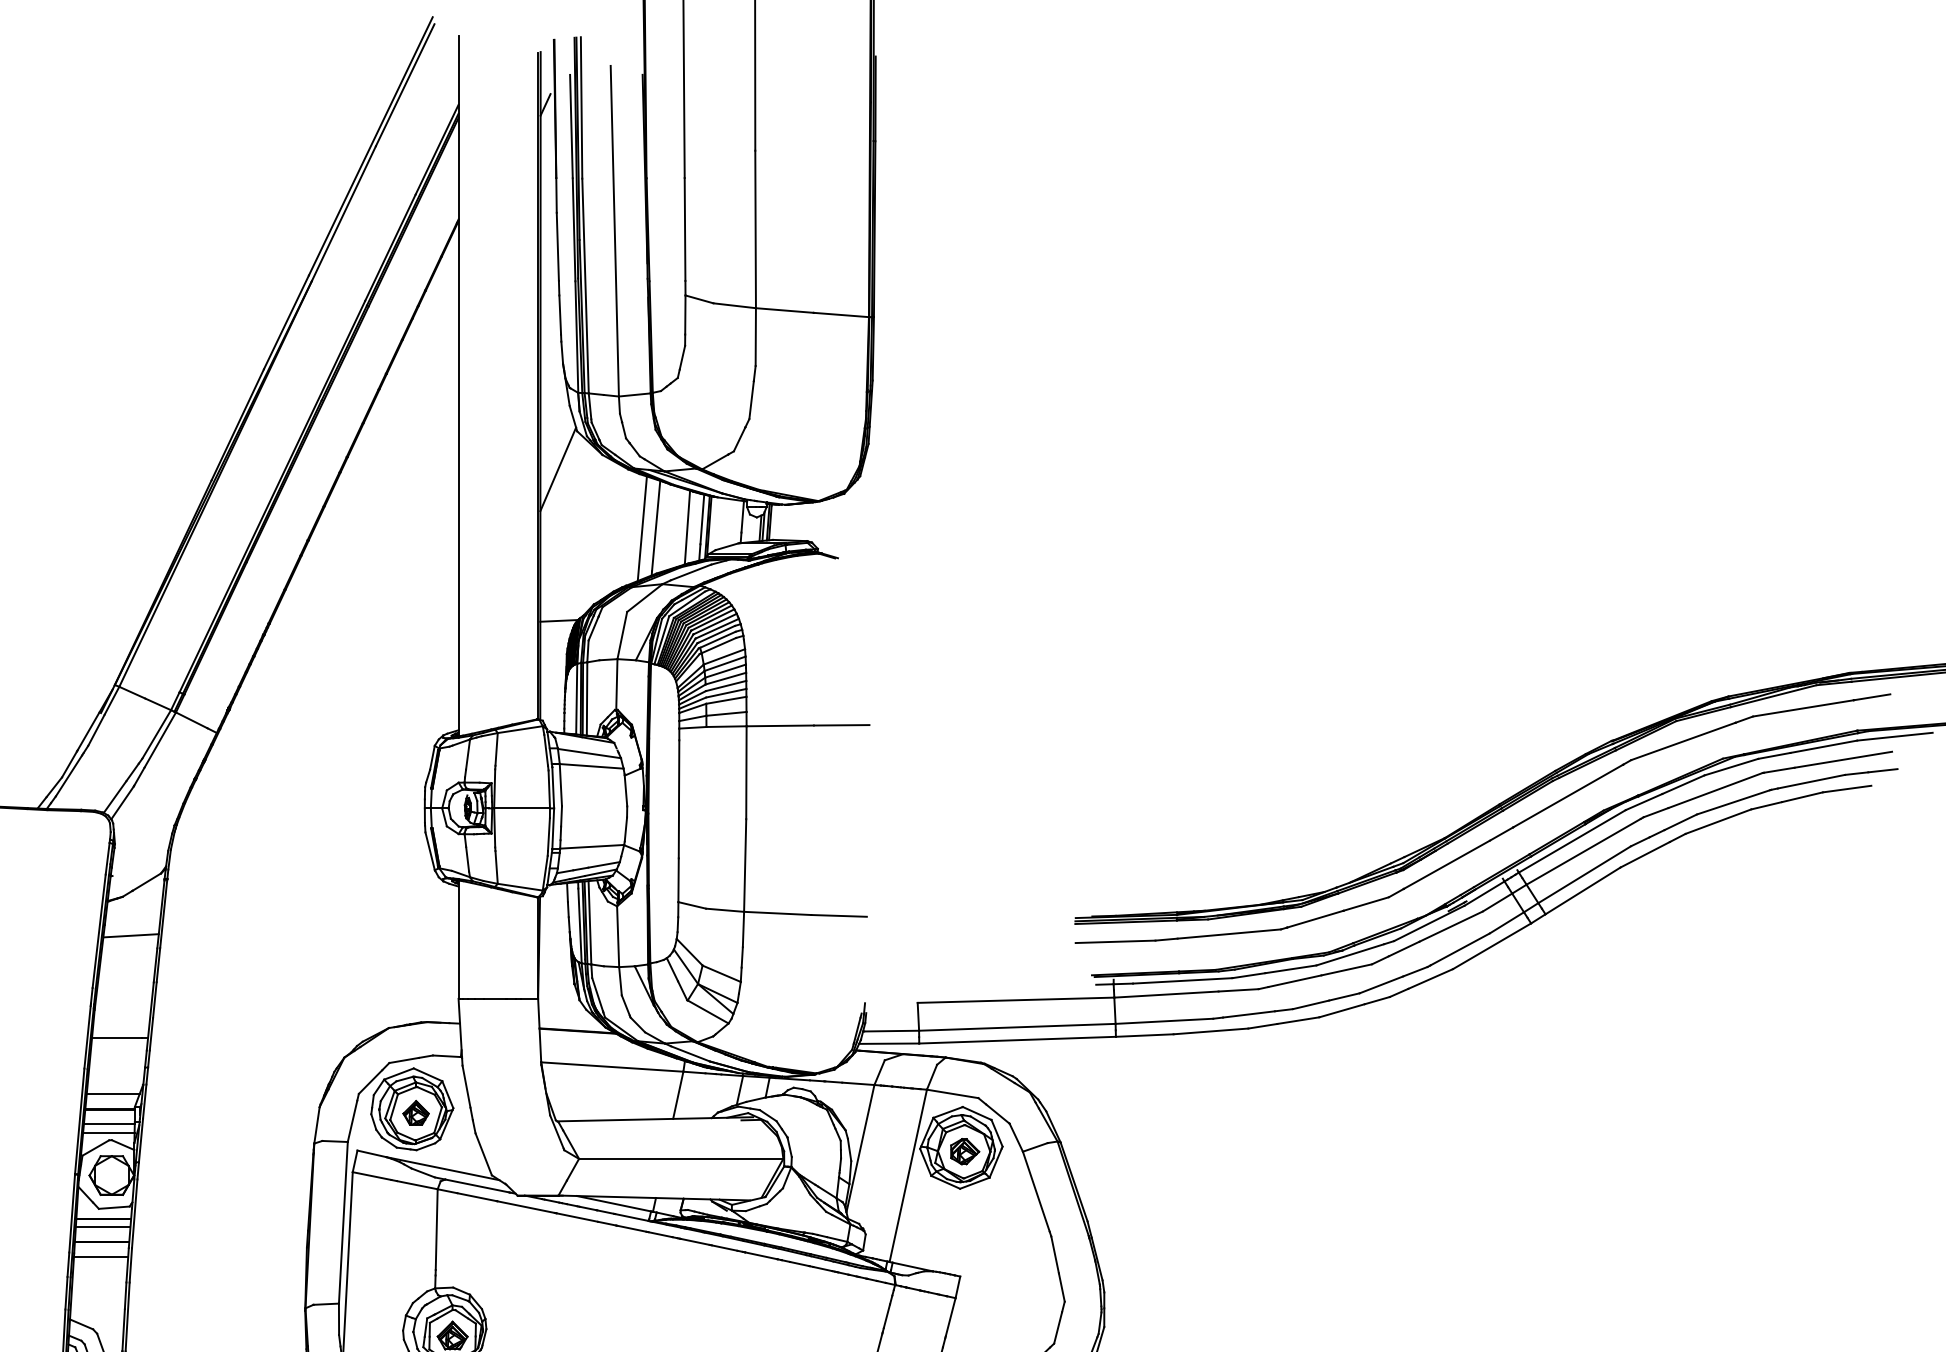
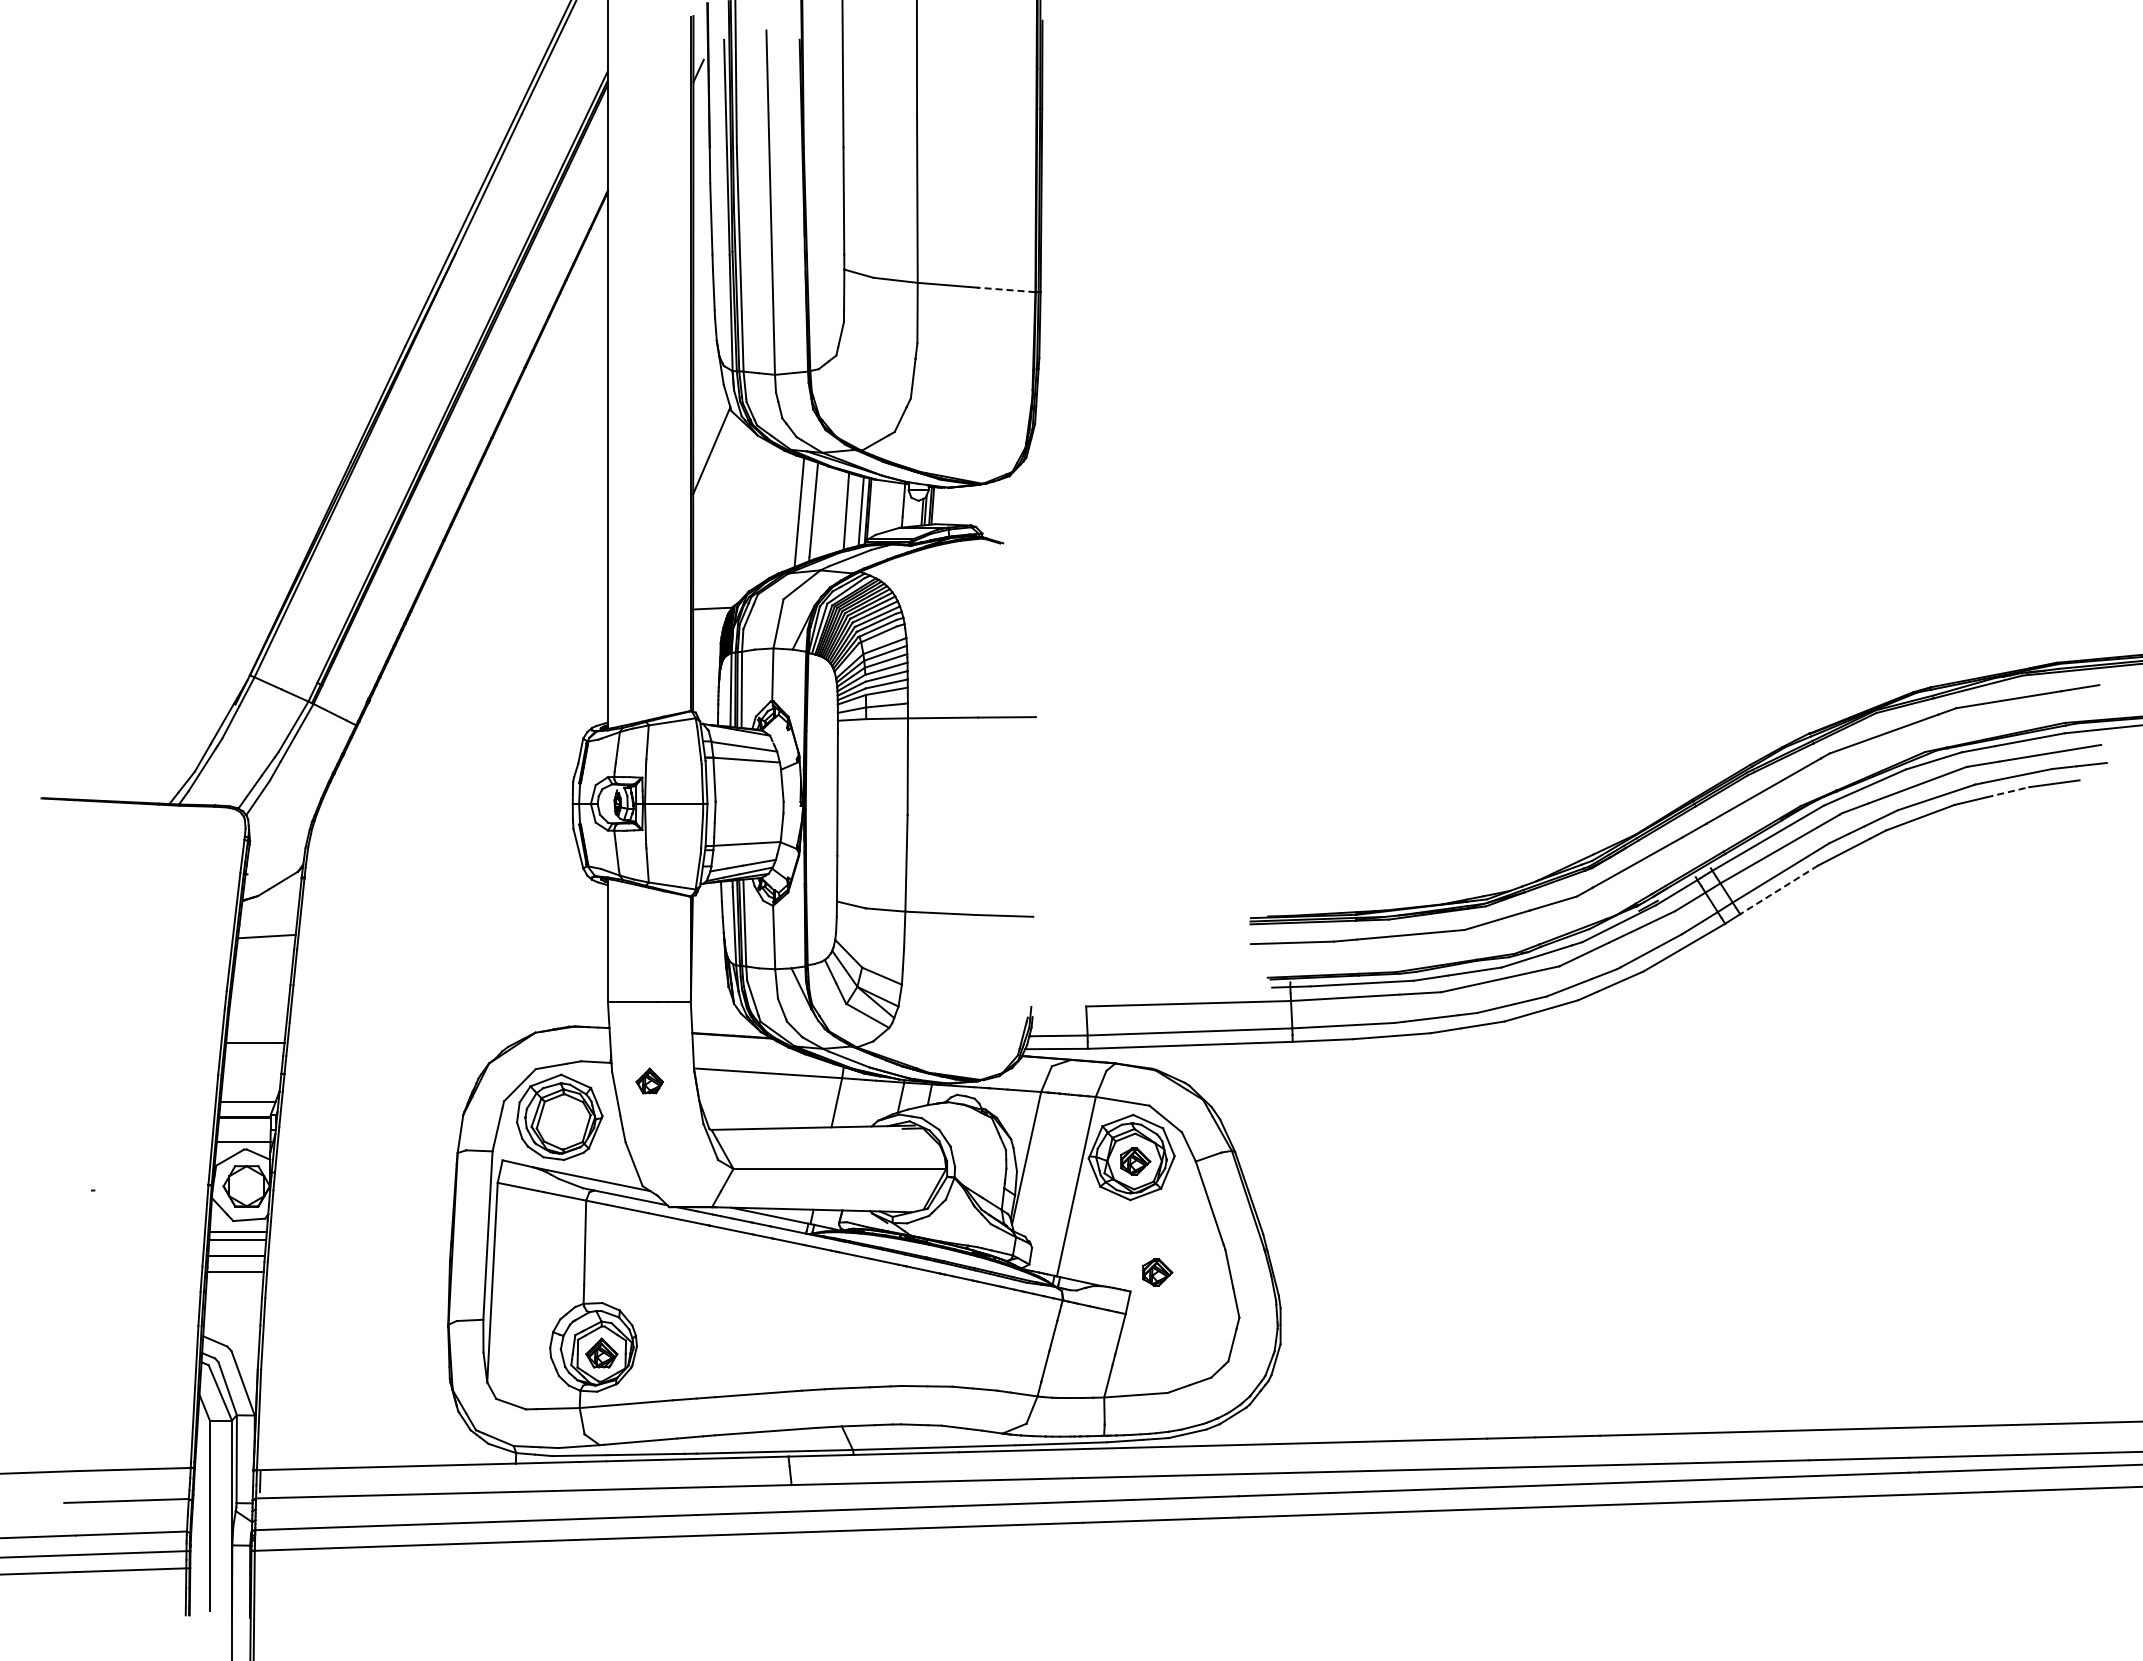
line: (841, 314) -> (1006, 289), solid -> dashed
line: (1802, 797) -> (2007, 792), solid -> dashed
line: (1582, 891) -> (1778, 890), solid -> dashed
part: (415, 1112) -> (649, 1080), moved
line: (108, 1124) -> (243, 1133), removed
part: (986, 1258) -> (1157, 1272), added

